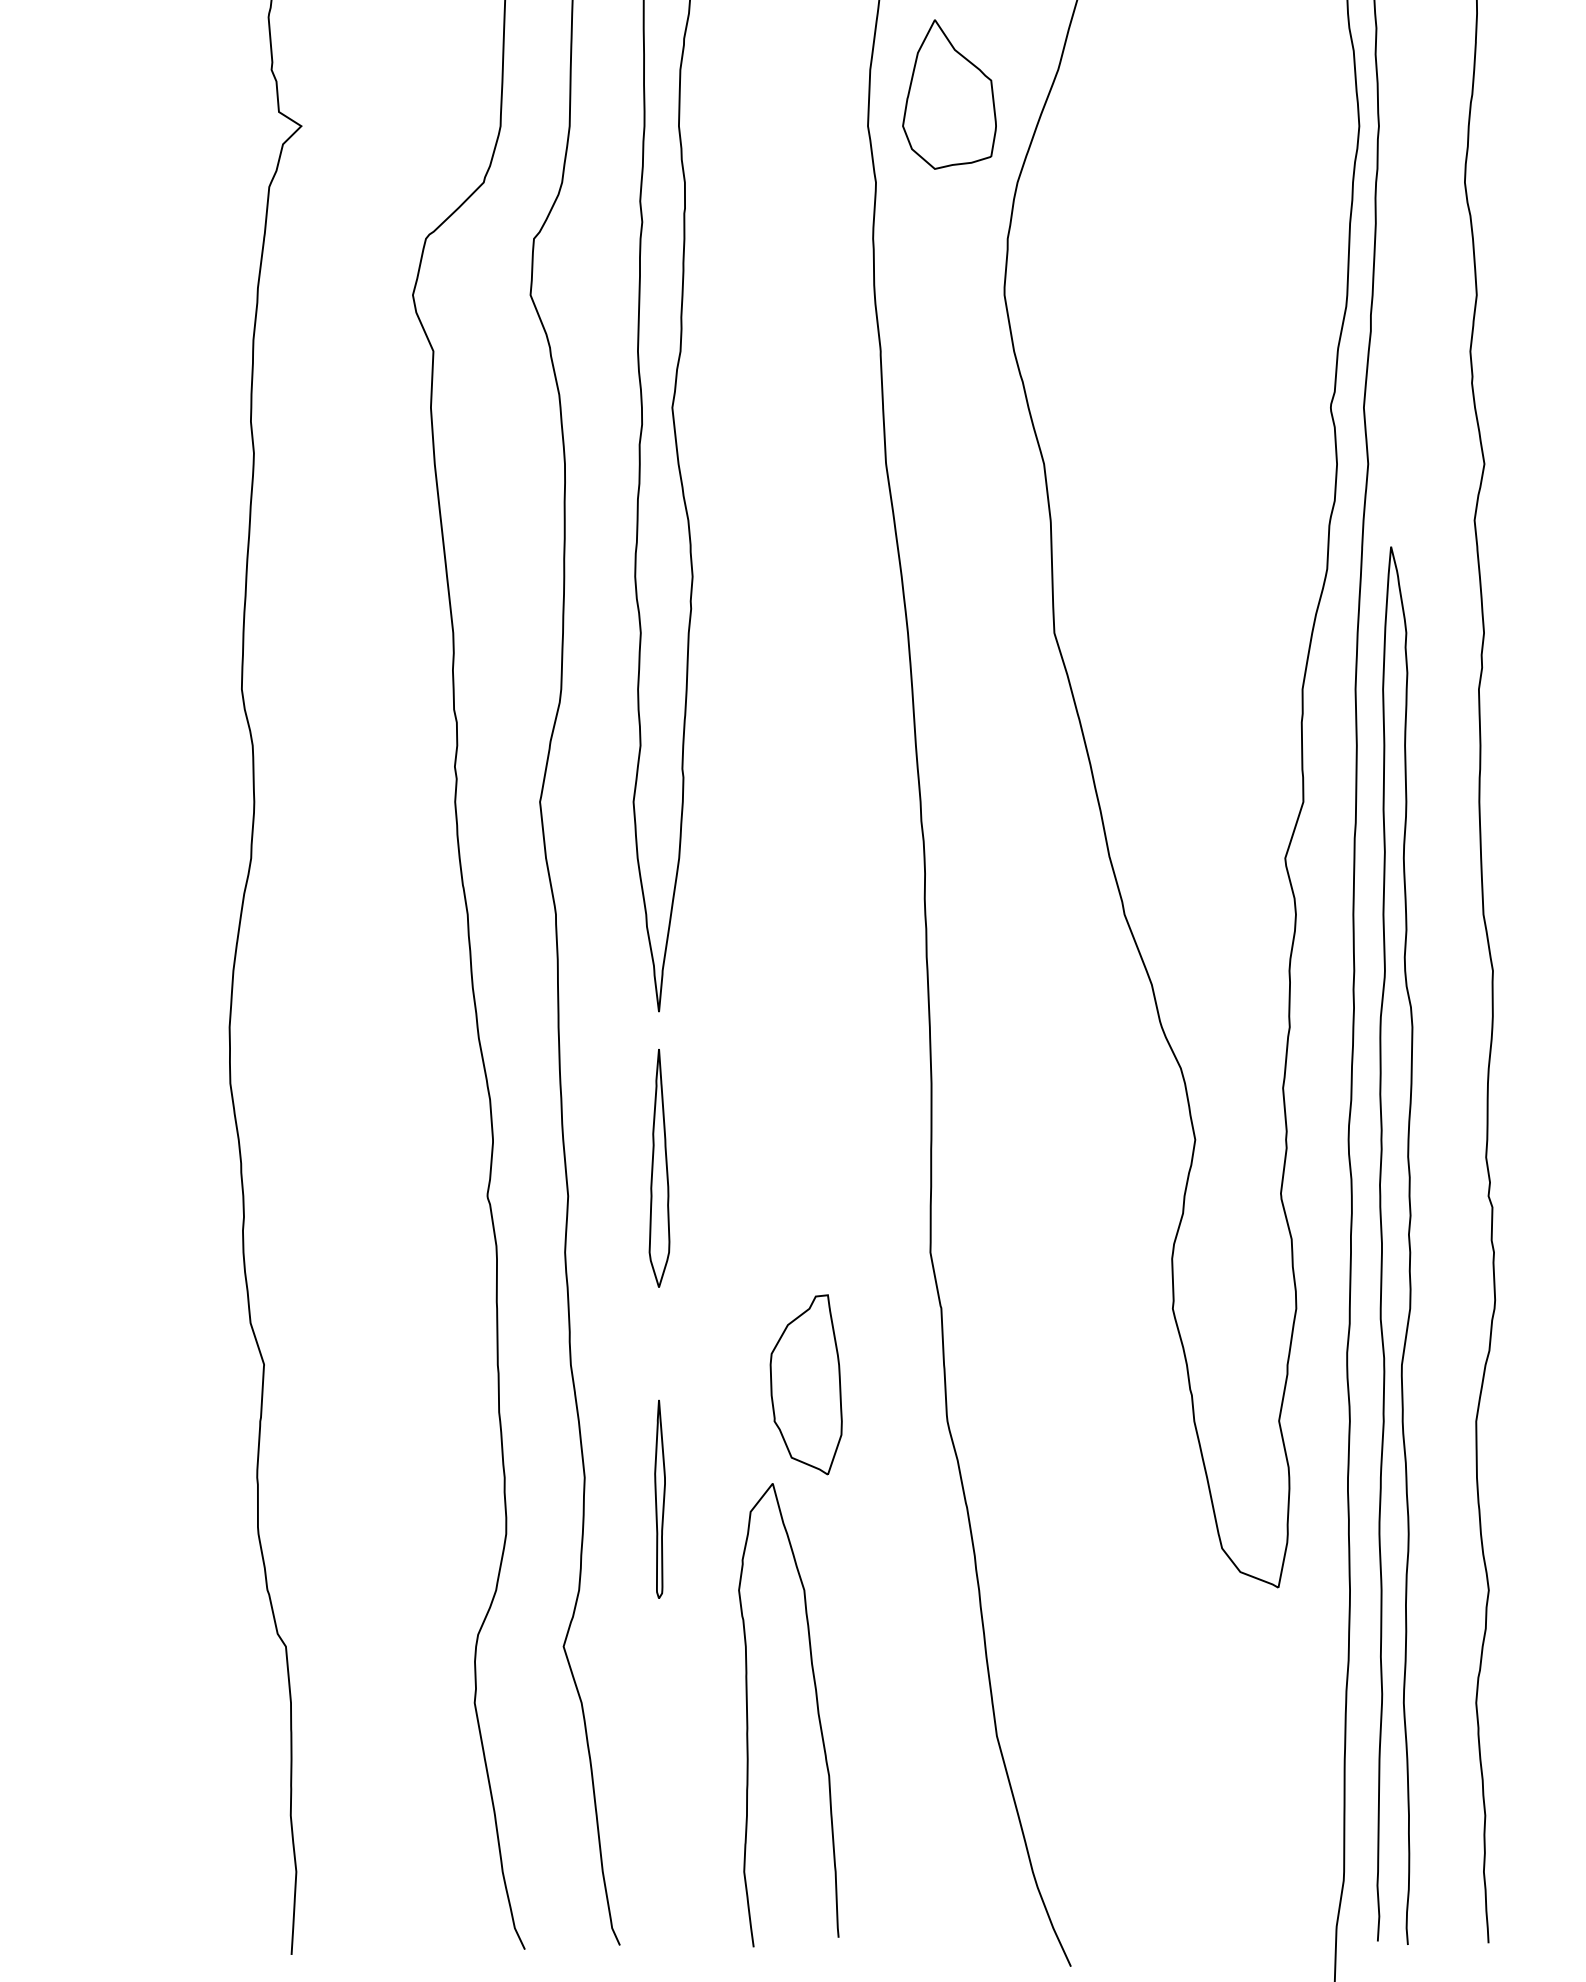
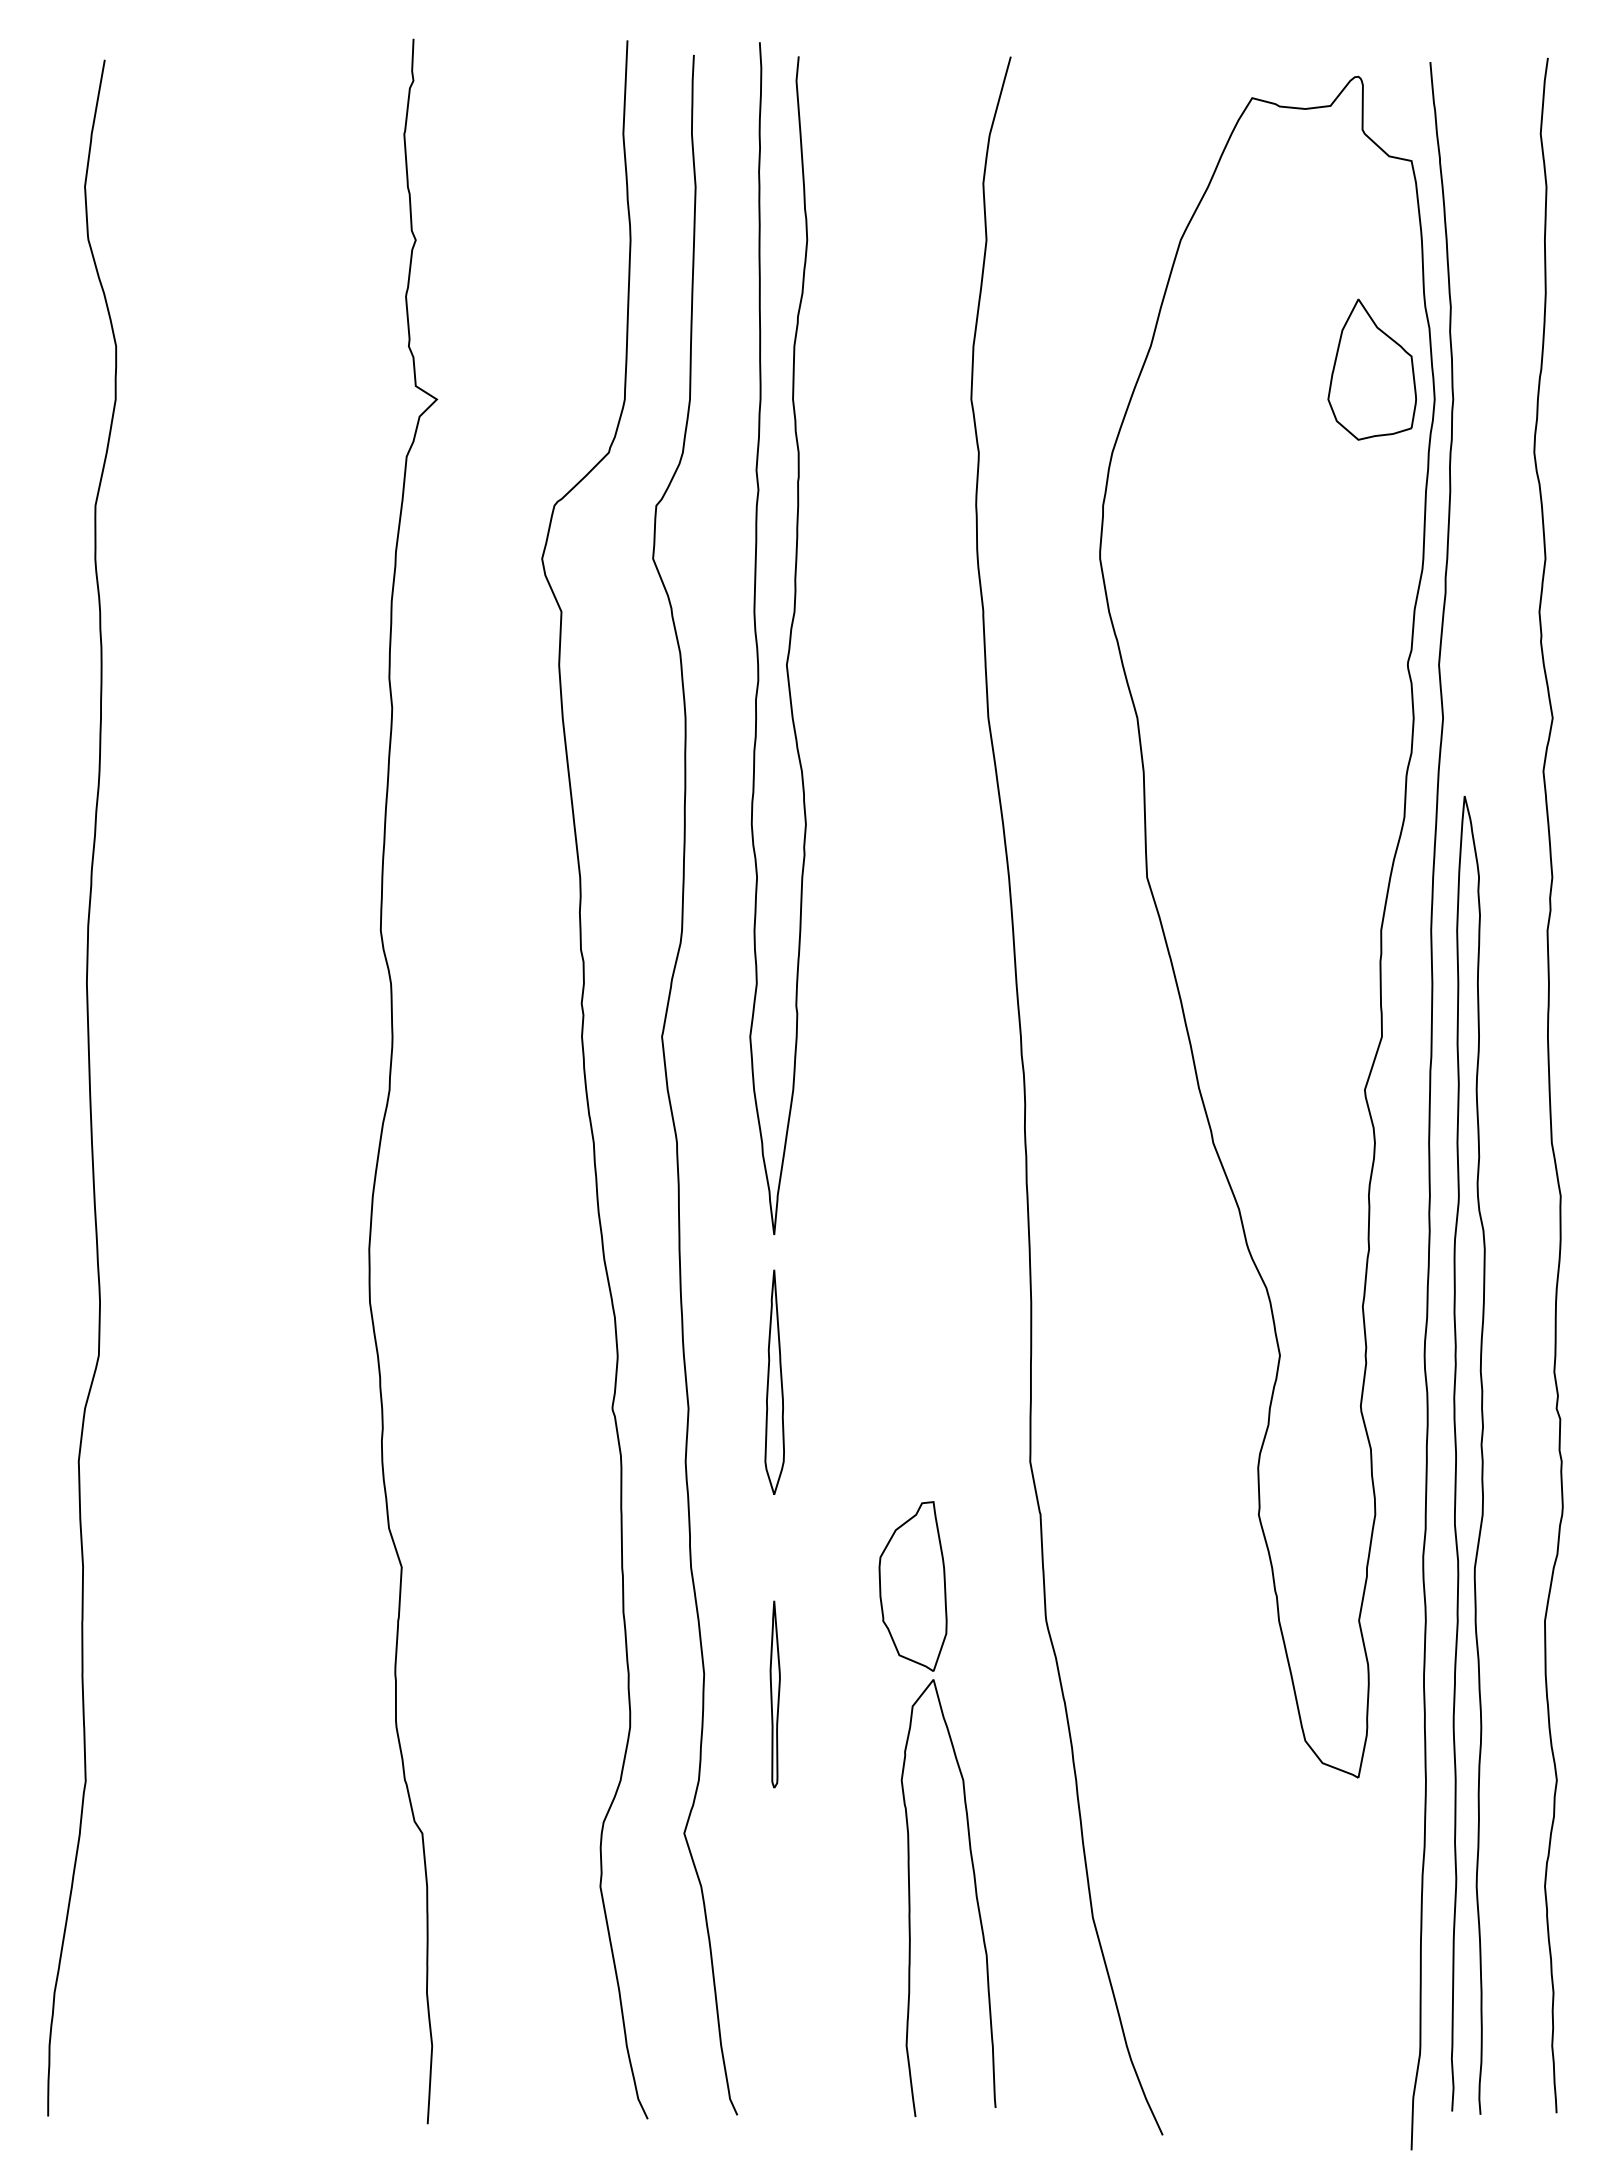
part: (948, 94) -> (1371, 369), moved
curve: (817, 1713) -> (975, 1896), moved

